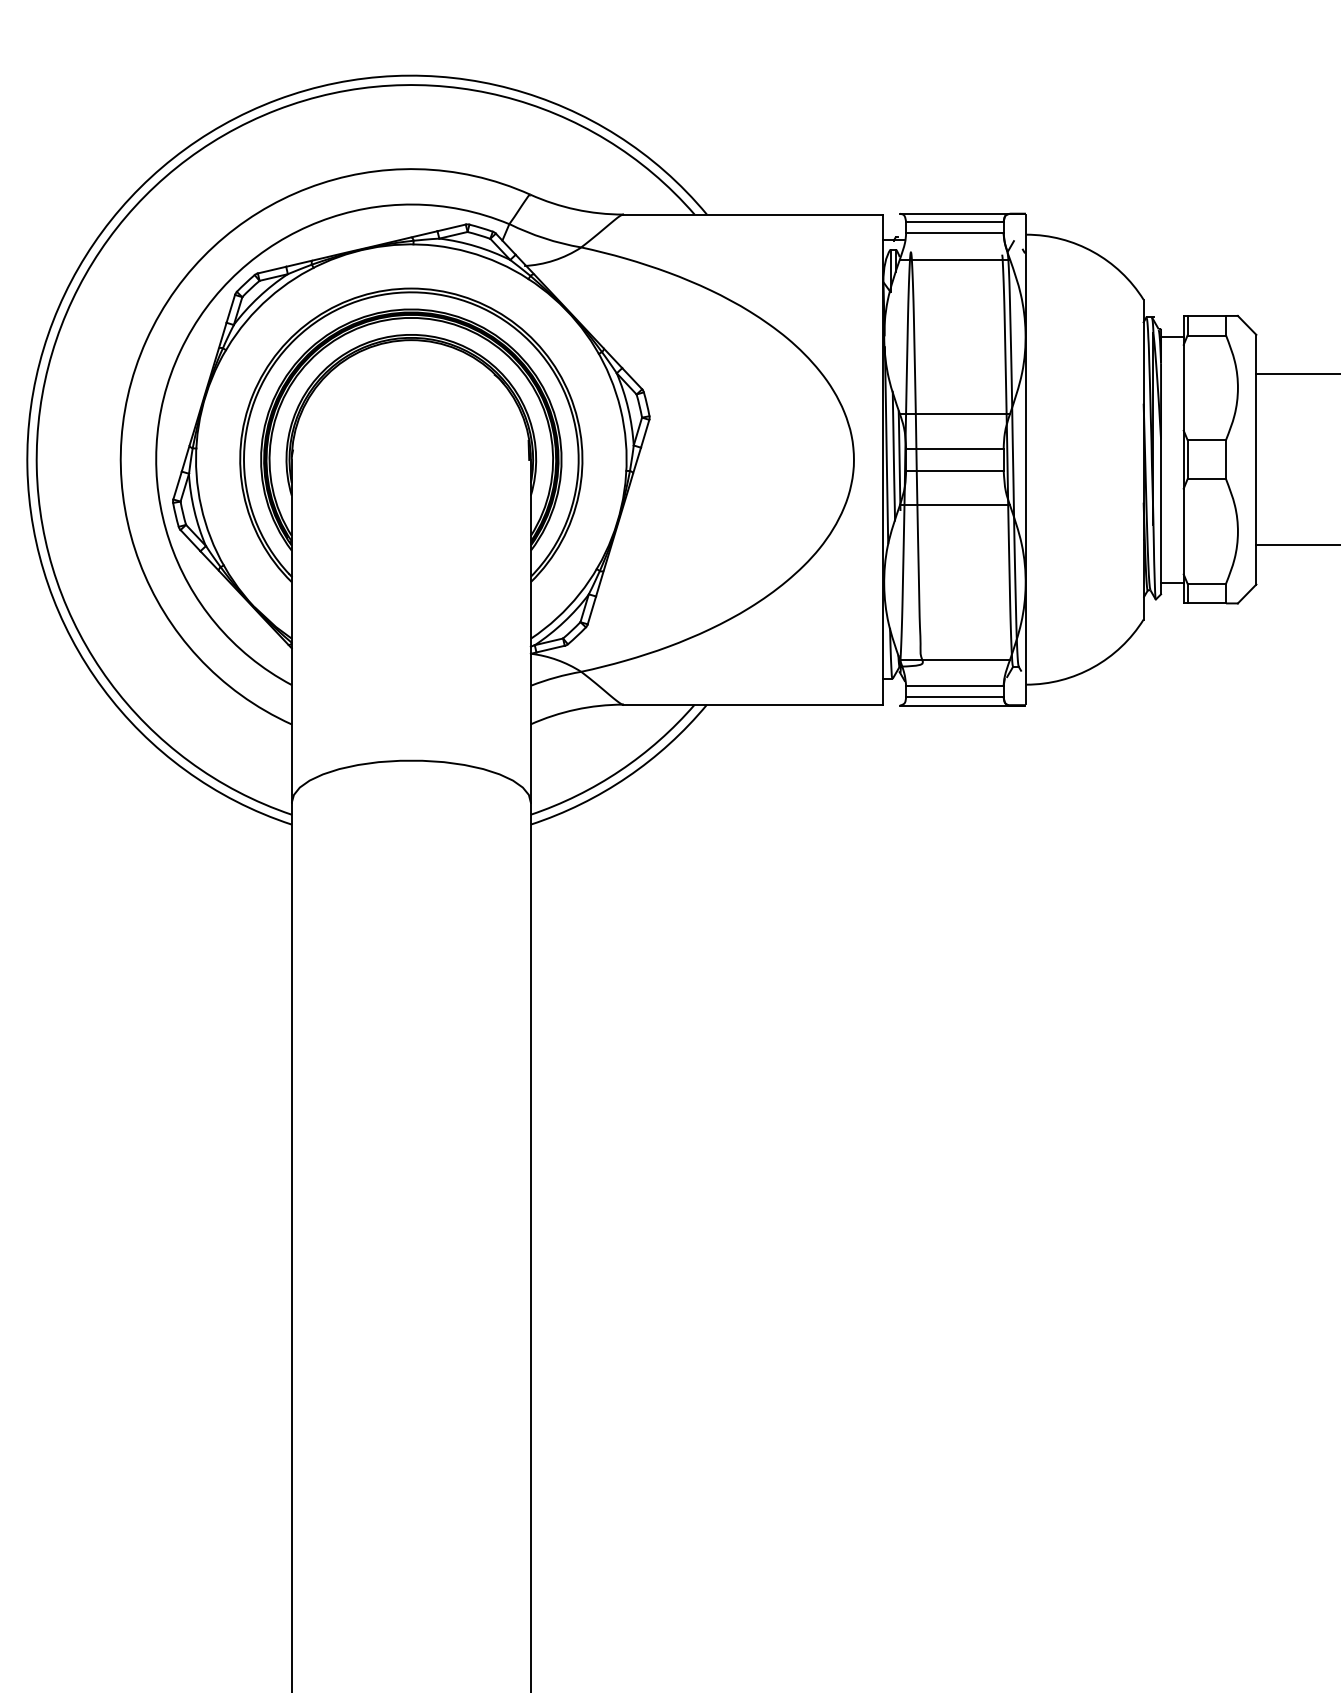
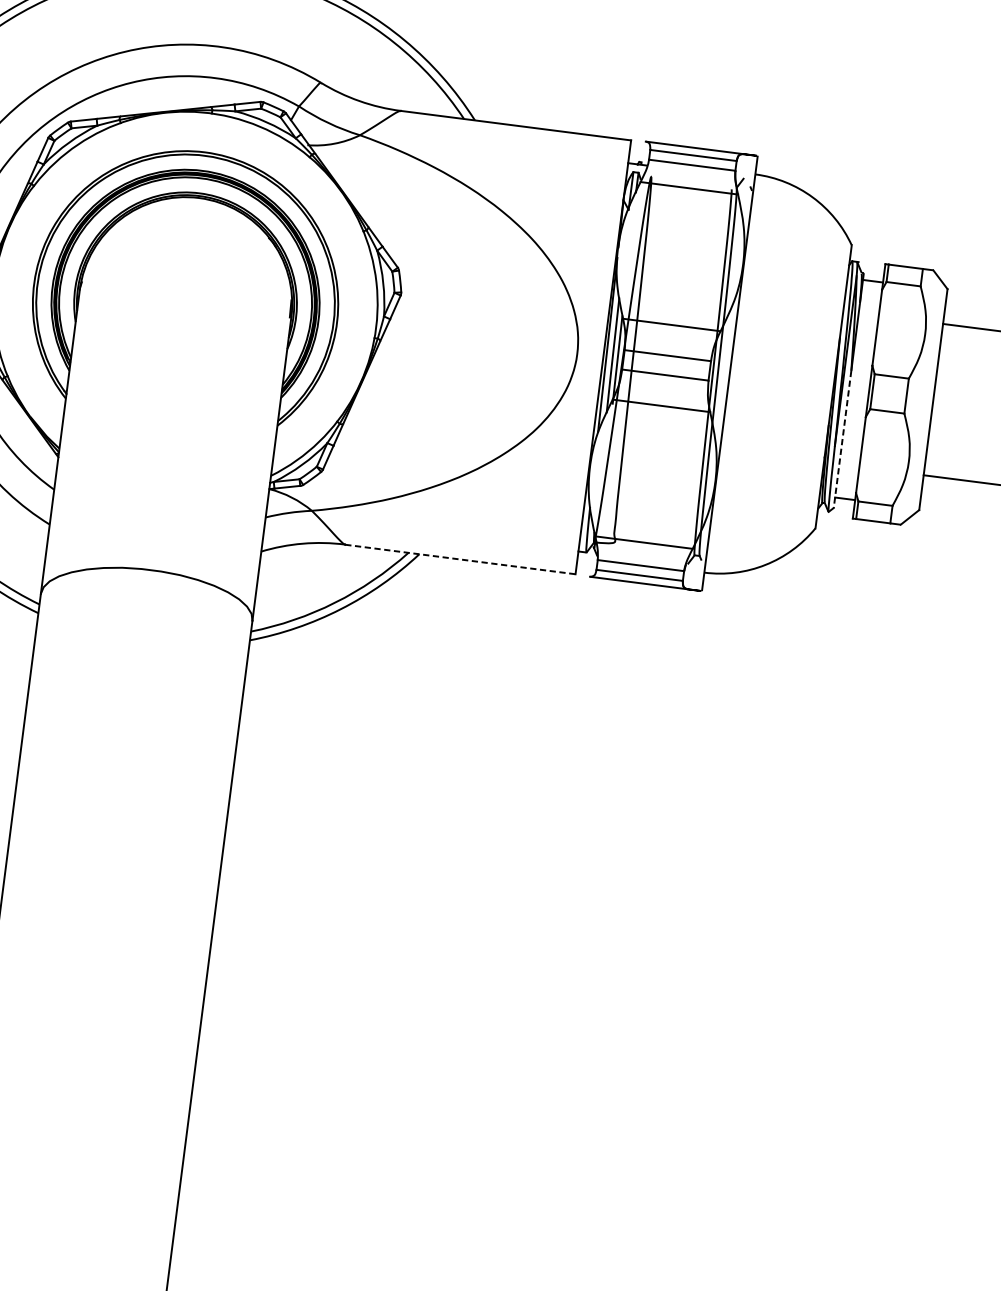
line: (1161, 517) -> (842, 440), solid -> dashed
line: (753, 704) -> (460, 559), solid -> dashed

